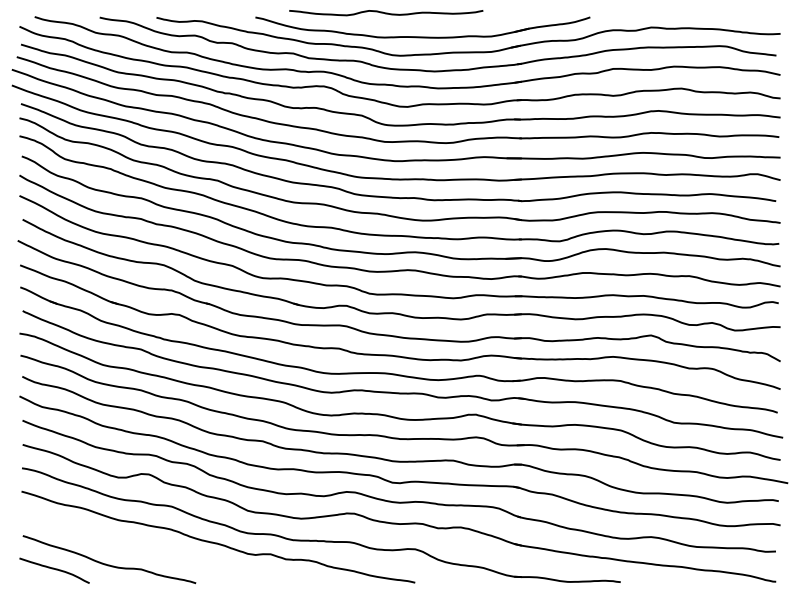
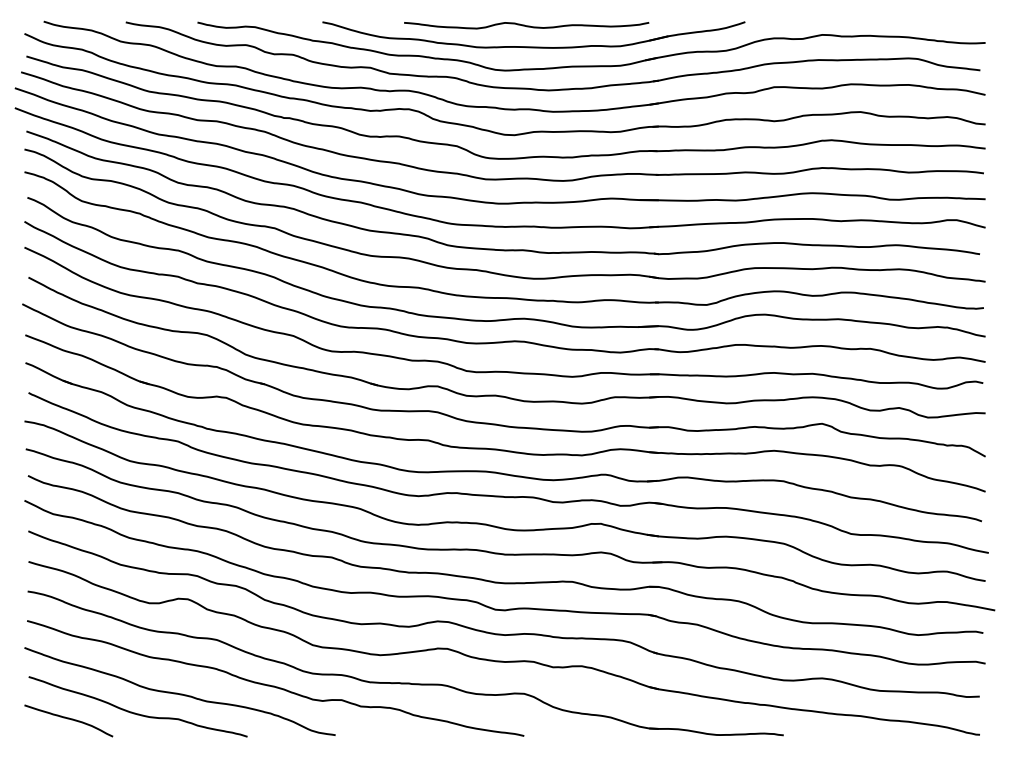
curve: (386, 12) -> (526, 25), moved
curve: (142, 549) -> (179, 693), added

